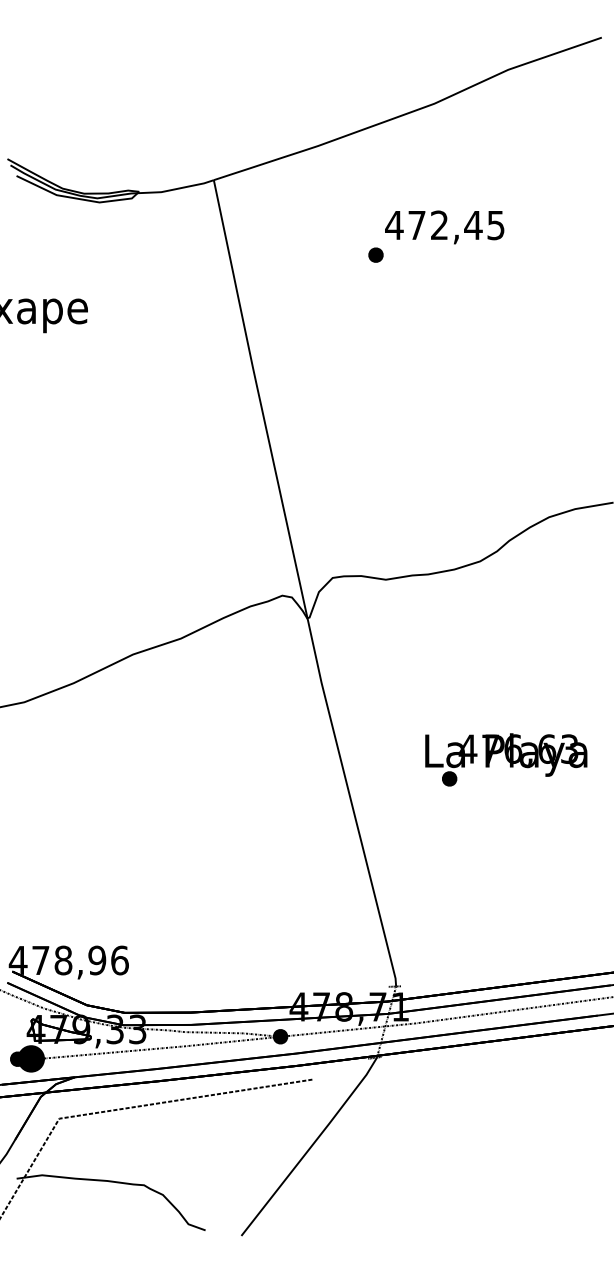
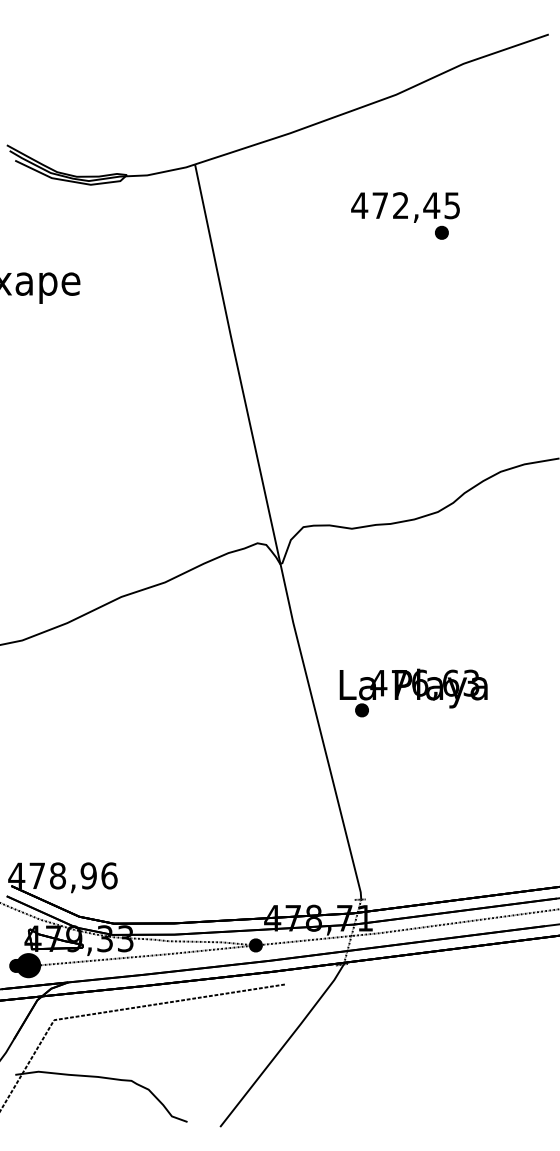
part: (375, 254) -> (441, 232), moved
text: (506, 759) -> (413, 692), moved

